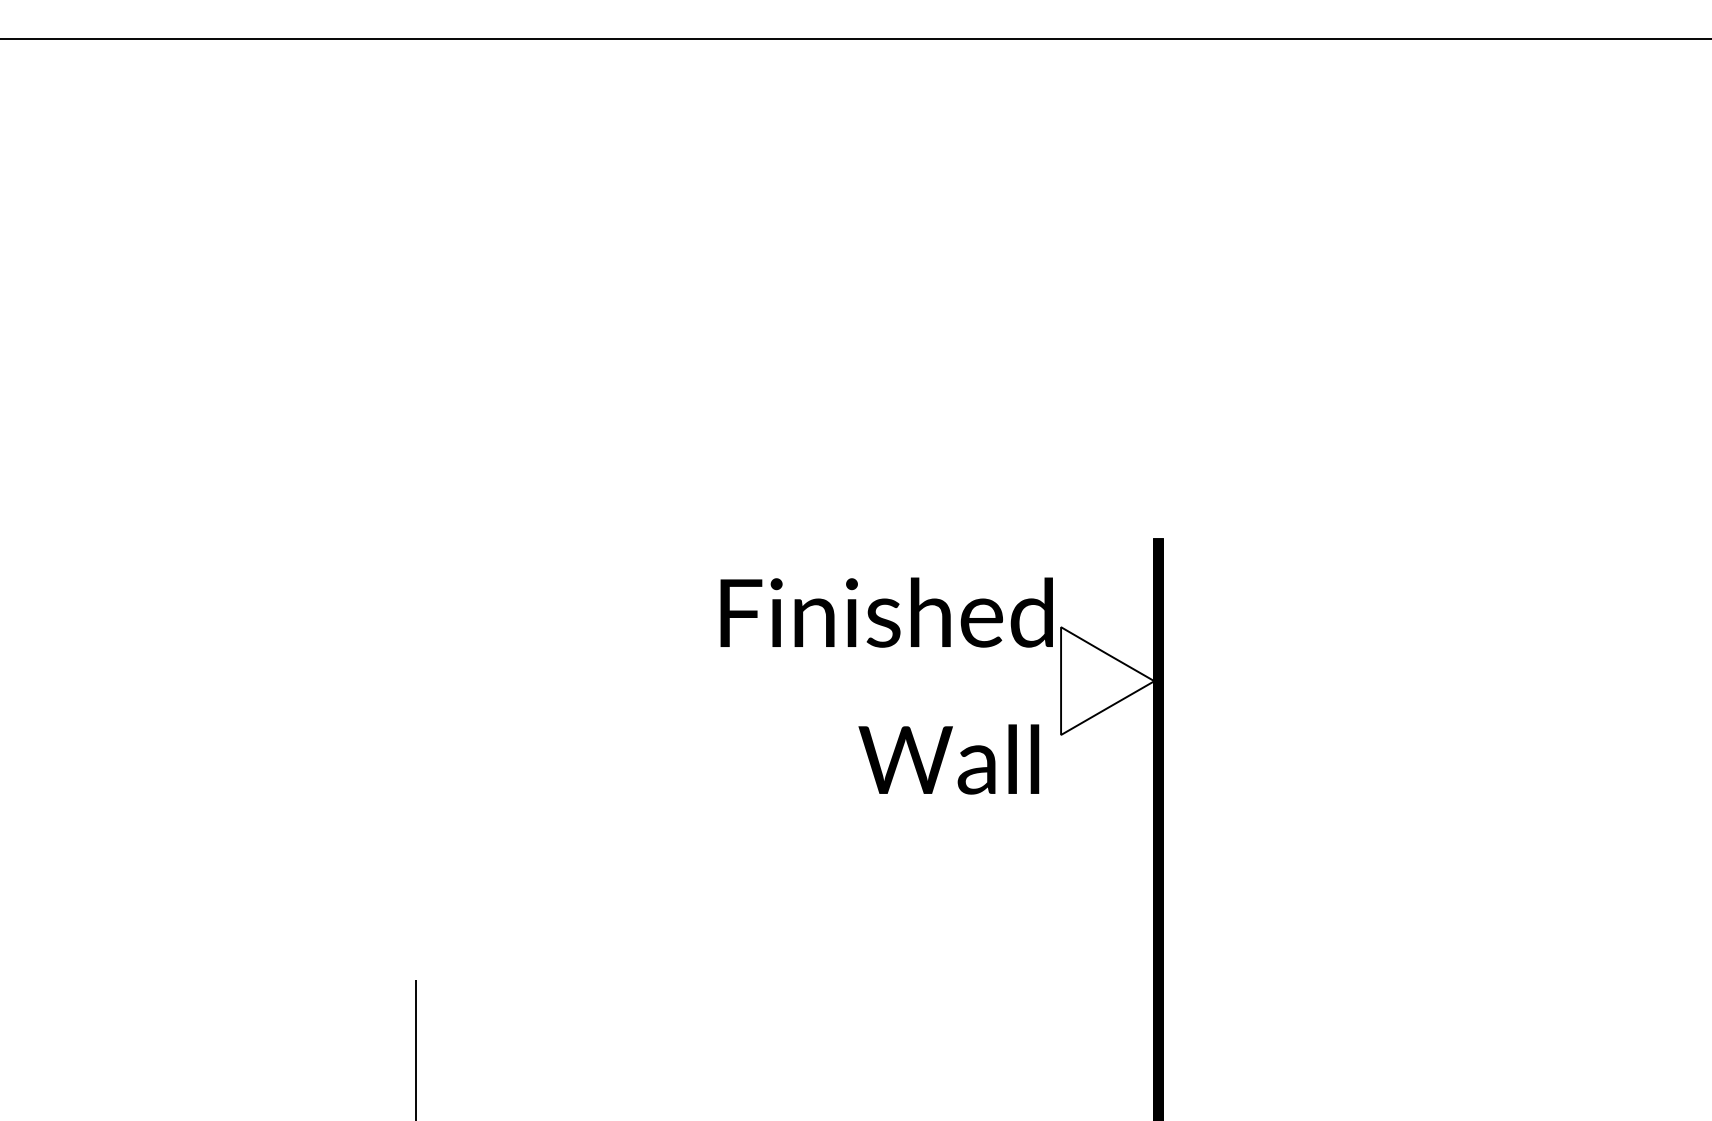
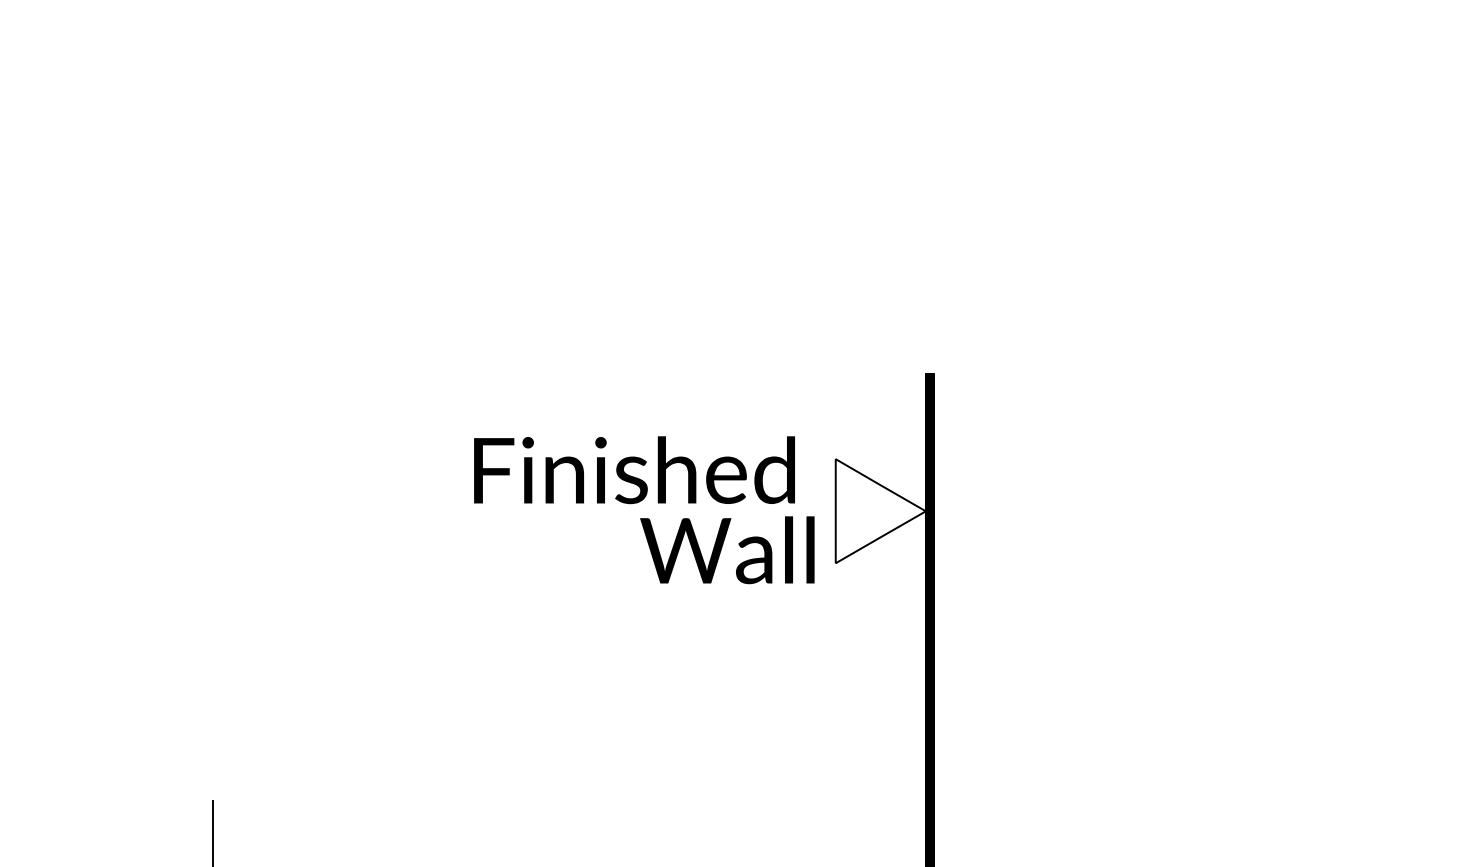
text: (886, 612) -> (634, 470), moved
text: (948, 759) -> (727, 550), moved

